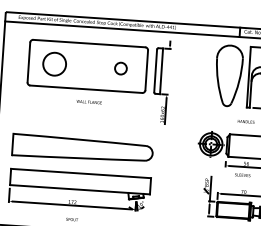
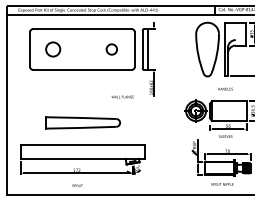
circle: (55, 64) -> (53, 49), size x0.7
text: (88, 101) -> (122, 96), moved
part: (82, 148) -> (82, 122), size x0.6

